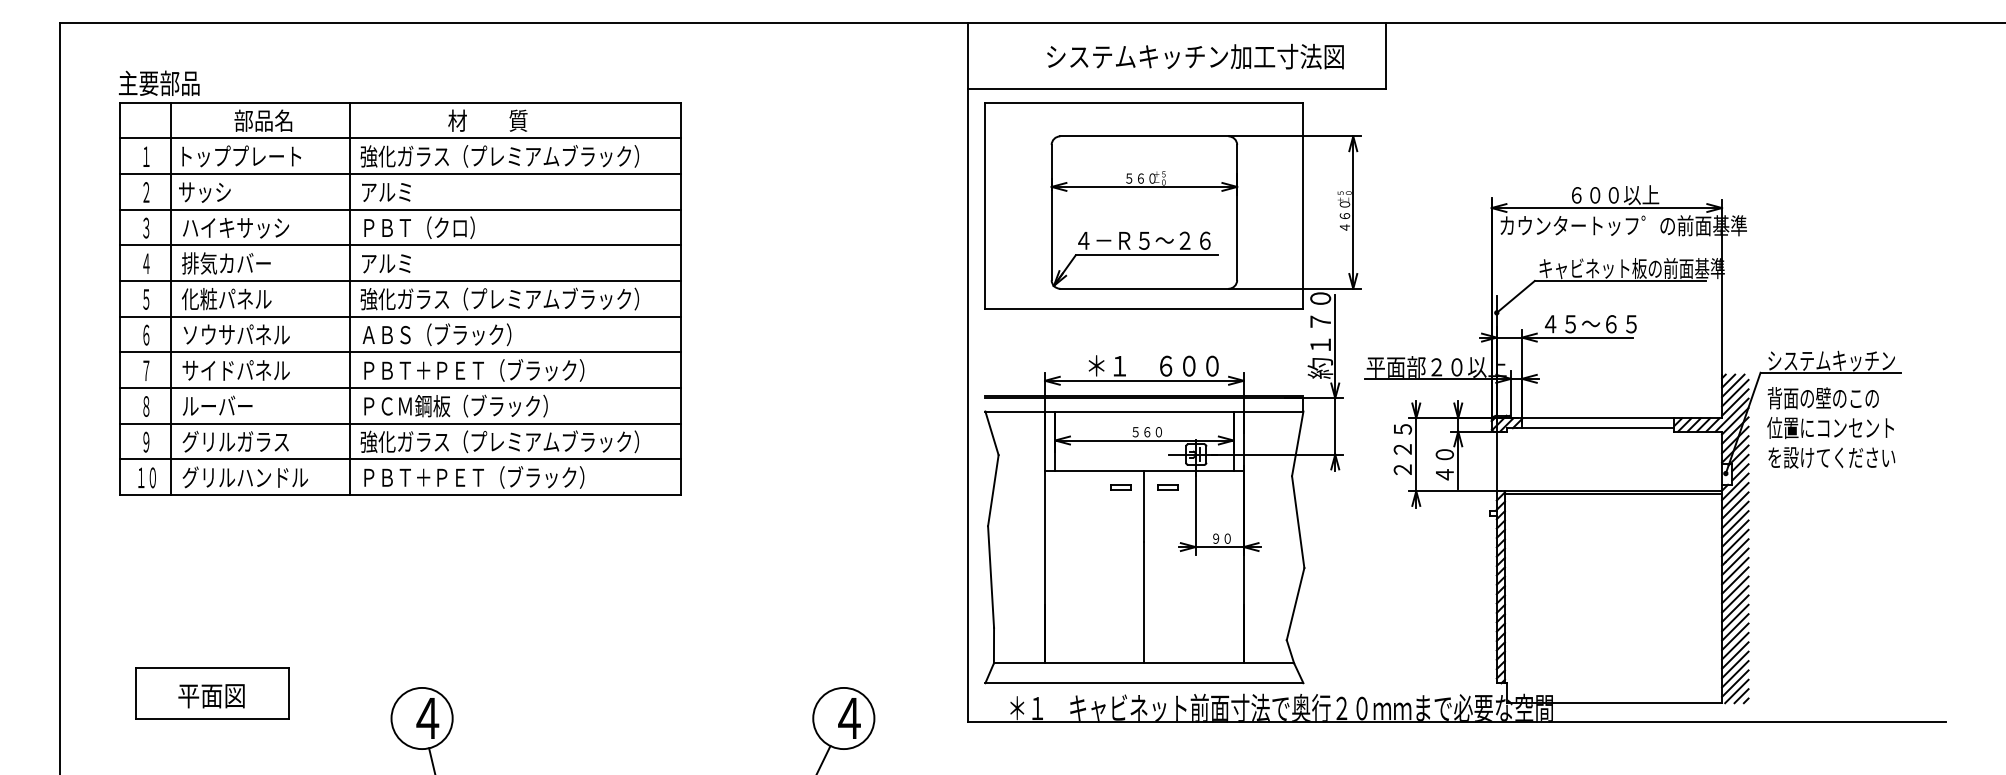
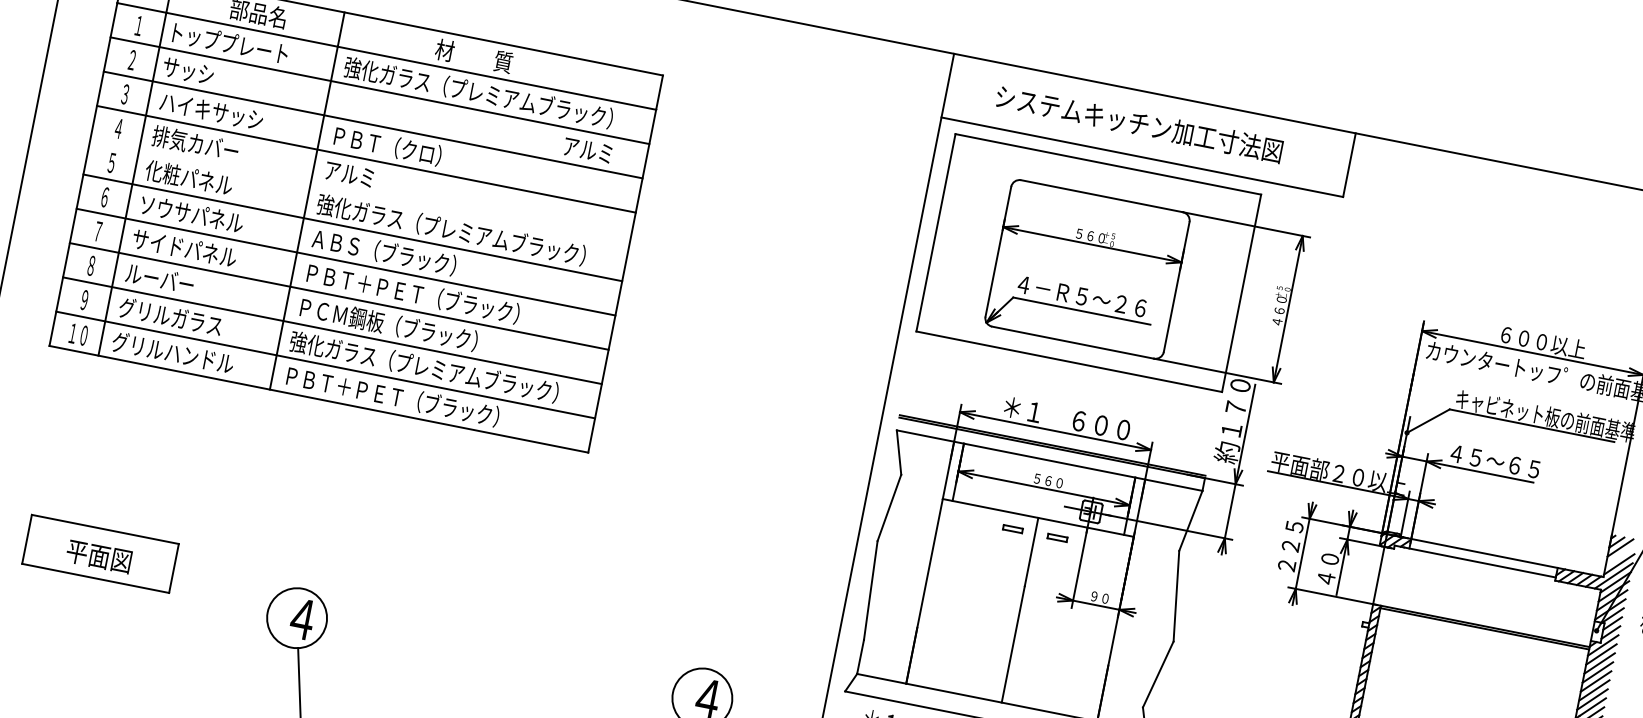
text: (1195, 56) -> (1139, 123), moved
text: (386, 192) -> (587, 150), moved
line: (400, 280) -> (359, 193), removed
line: (1735, 392) -> (1621, 554), removed

